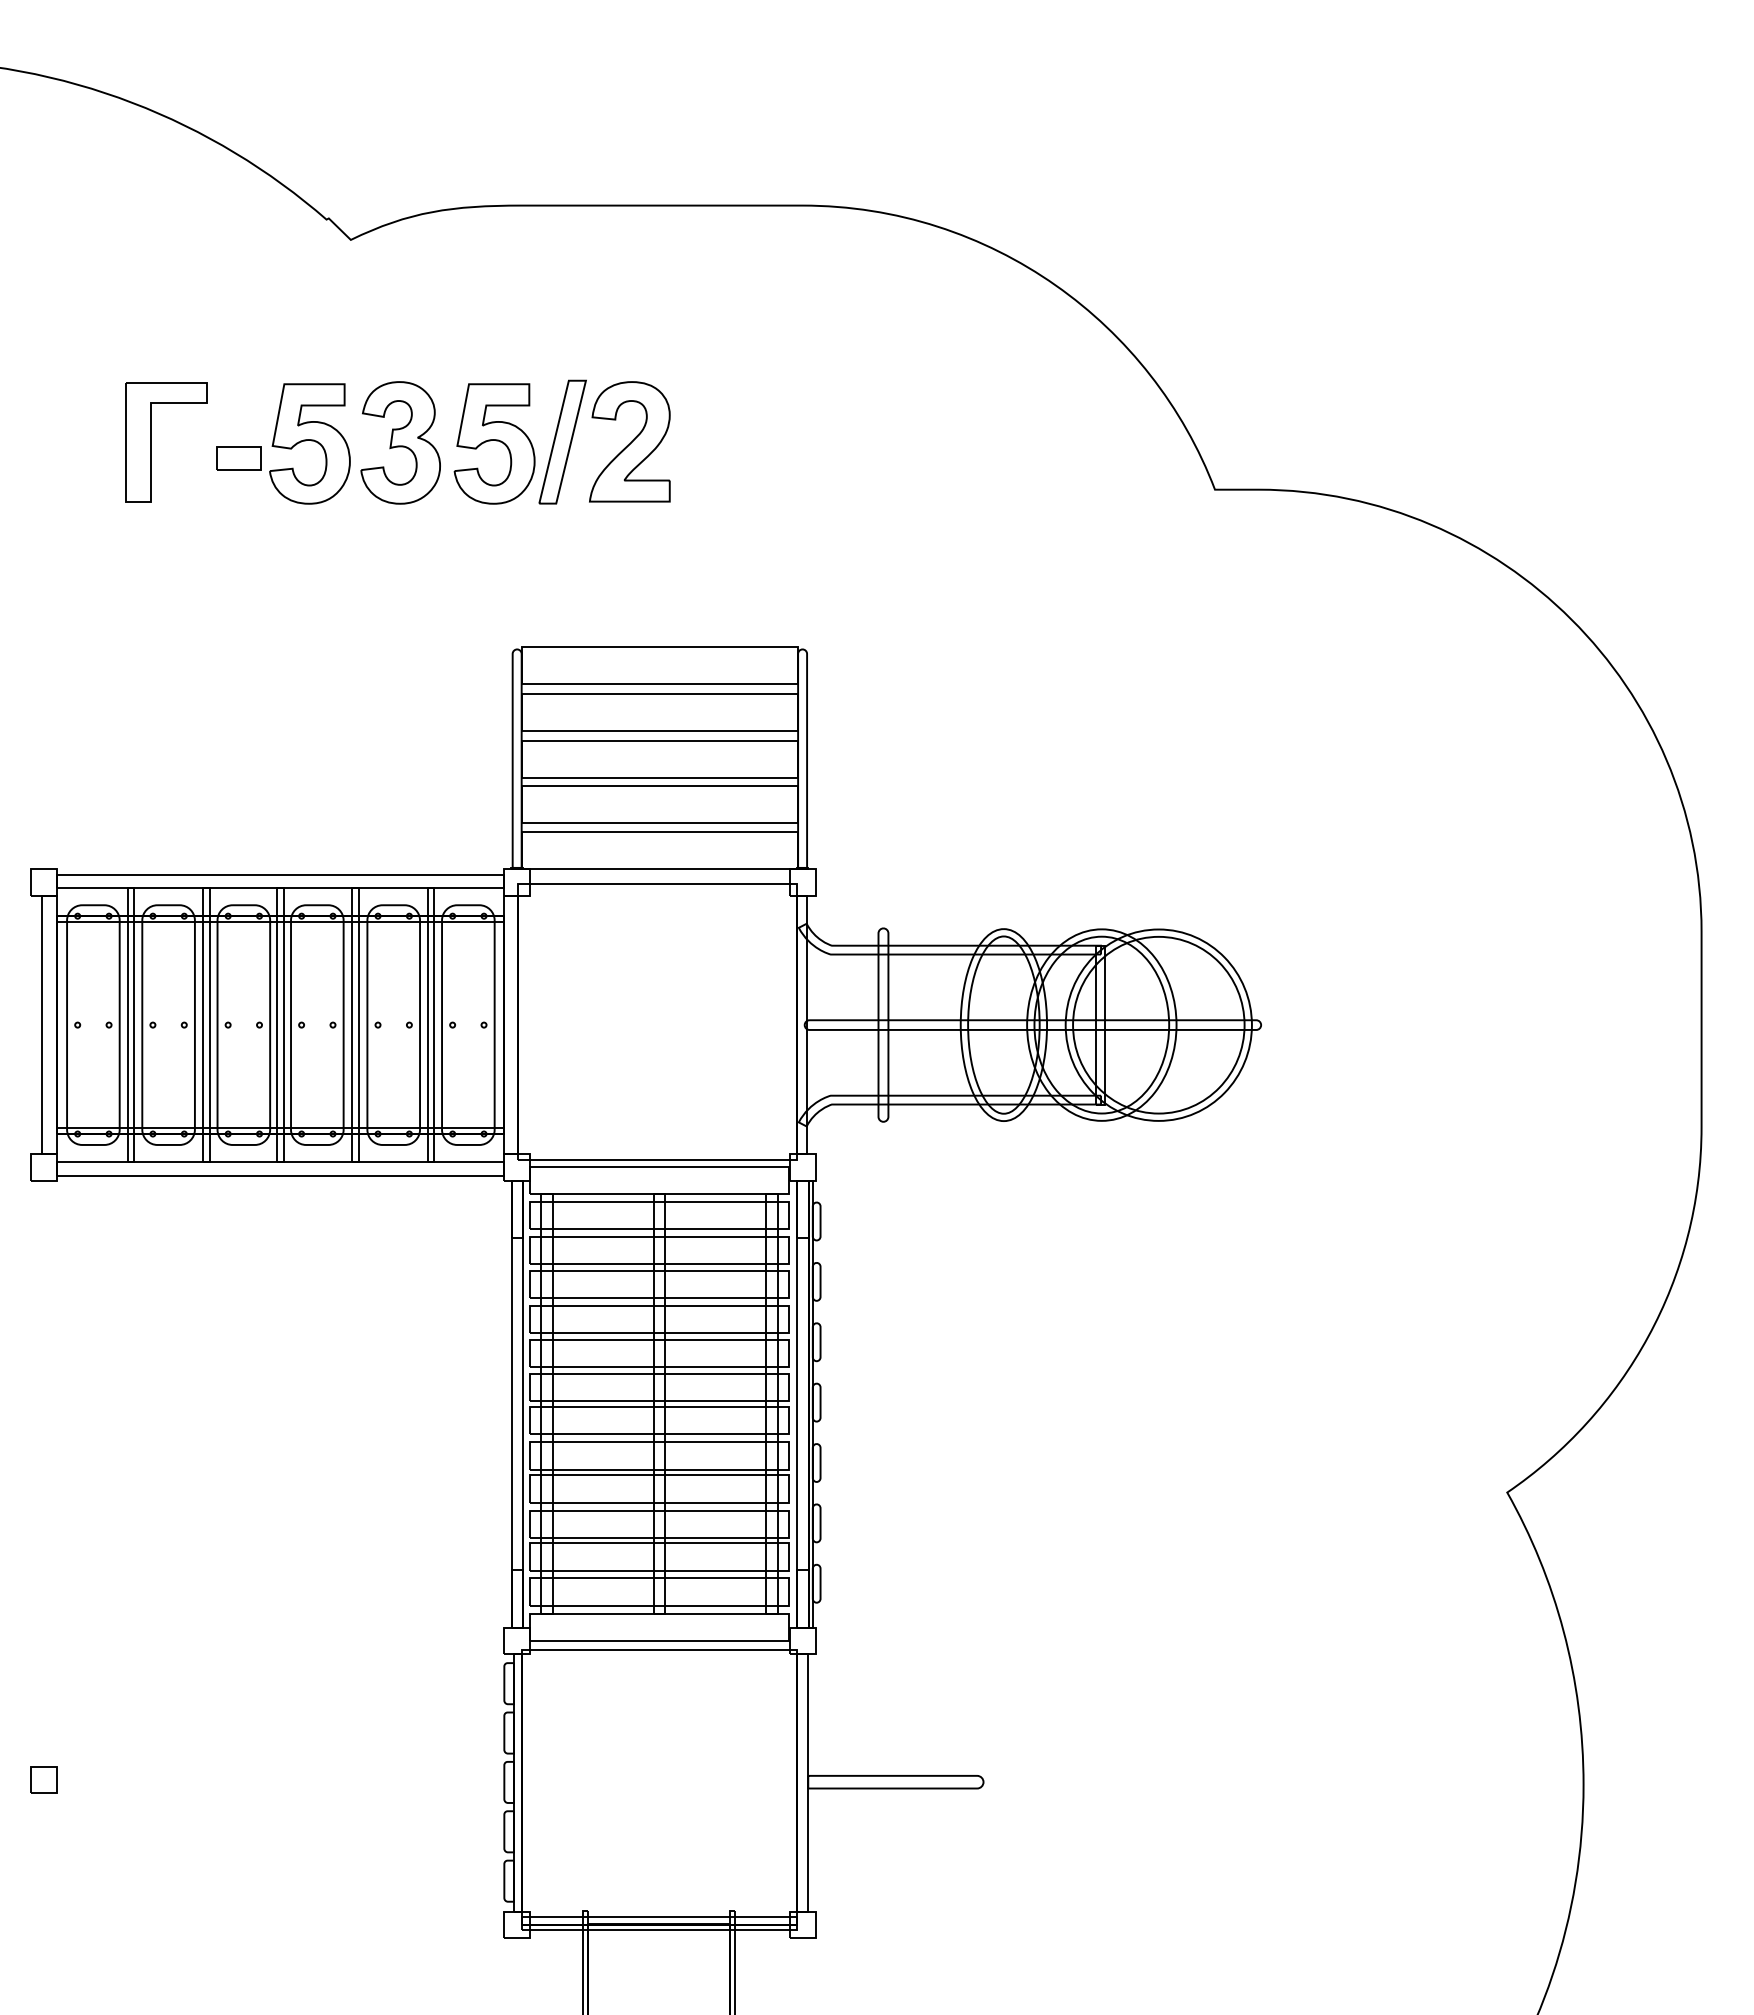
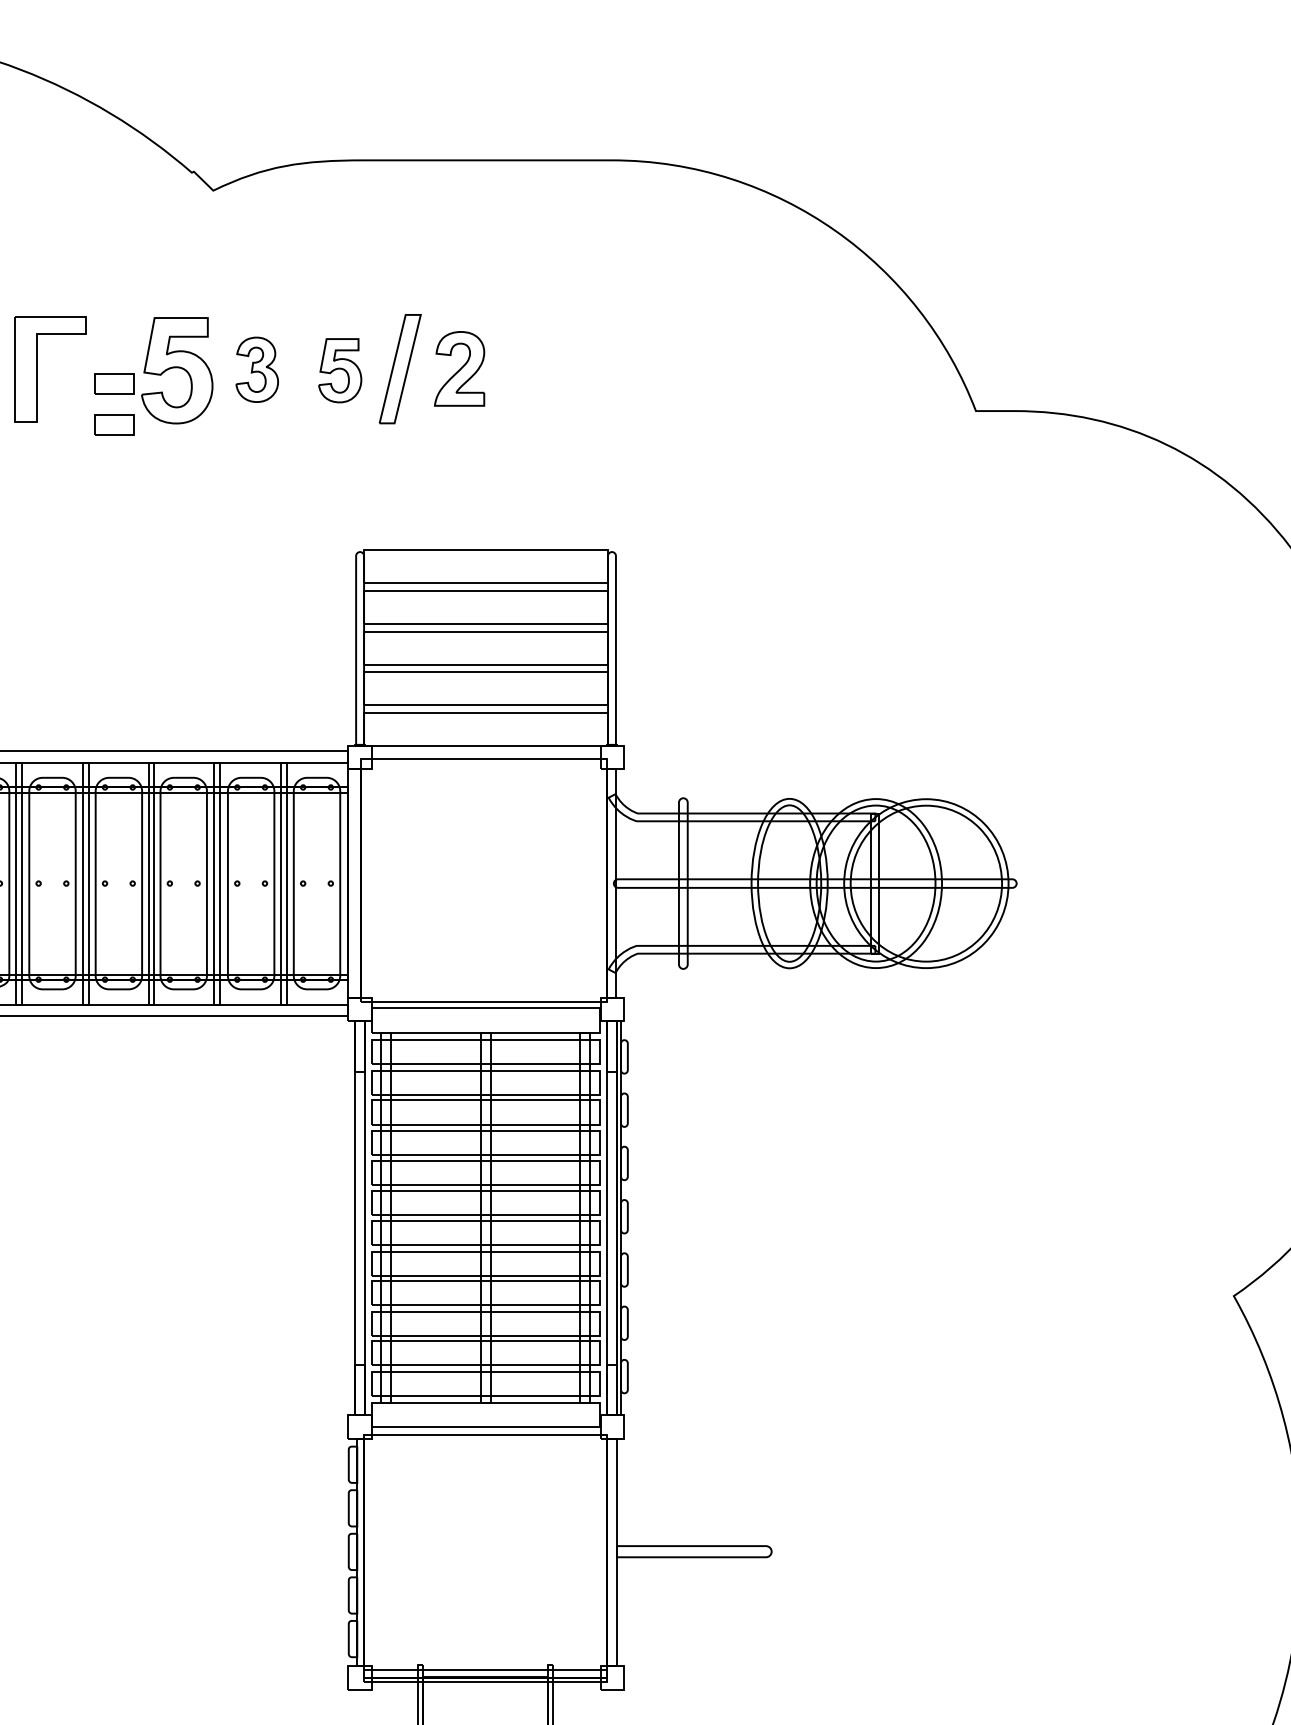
part: (629, 441) -> (459, 368), size x0.7
part: (400, 442) -> (257, 369), size x0.6
part: (494, 443) -> (340, 370), size x0.6
part: (238, 505) -> (114, 425), added

